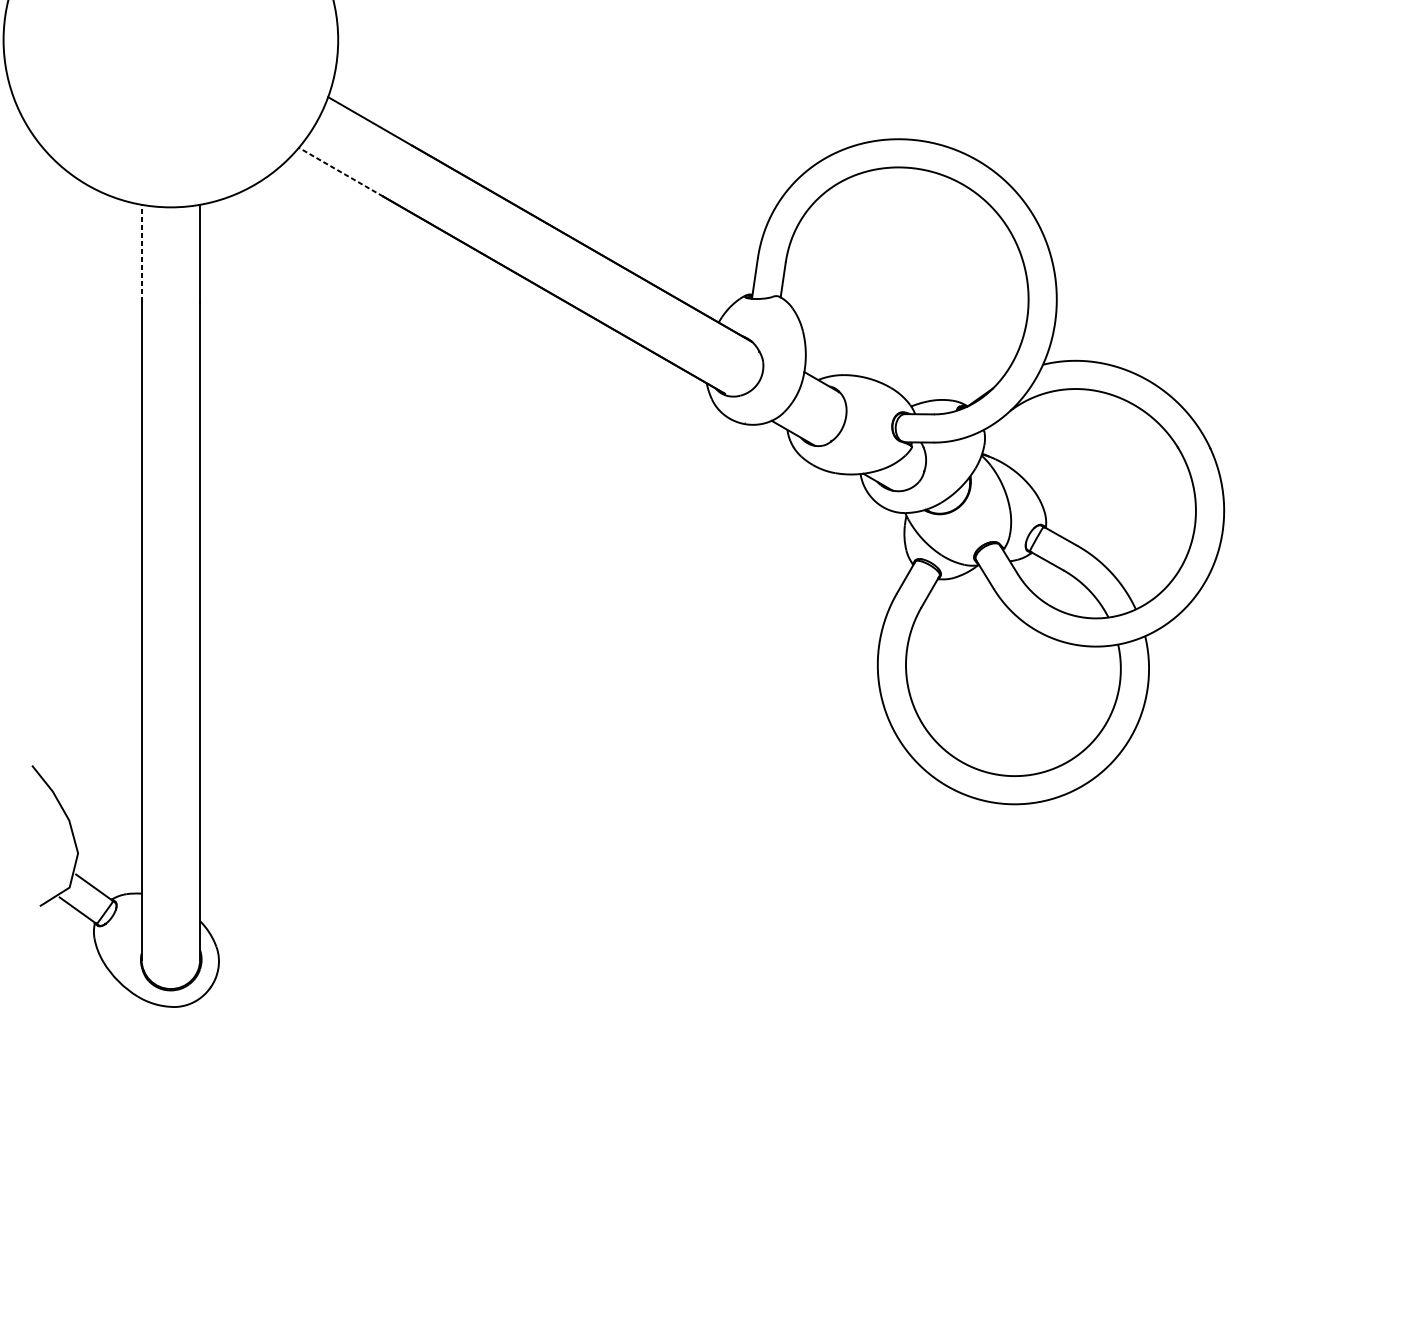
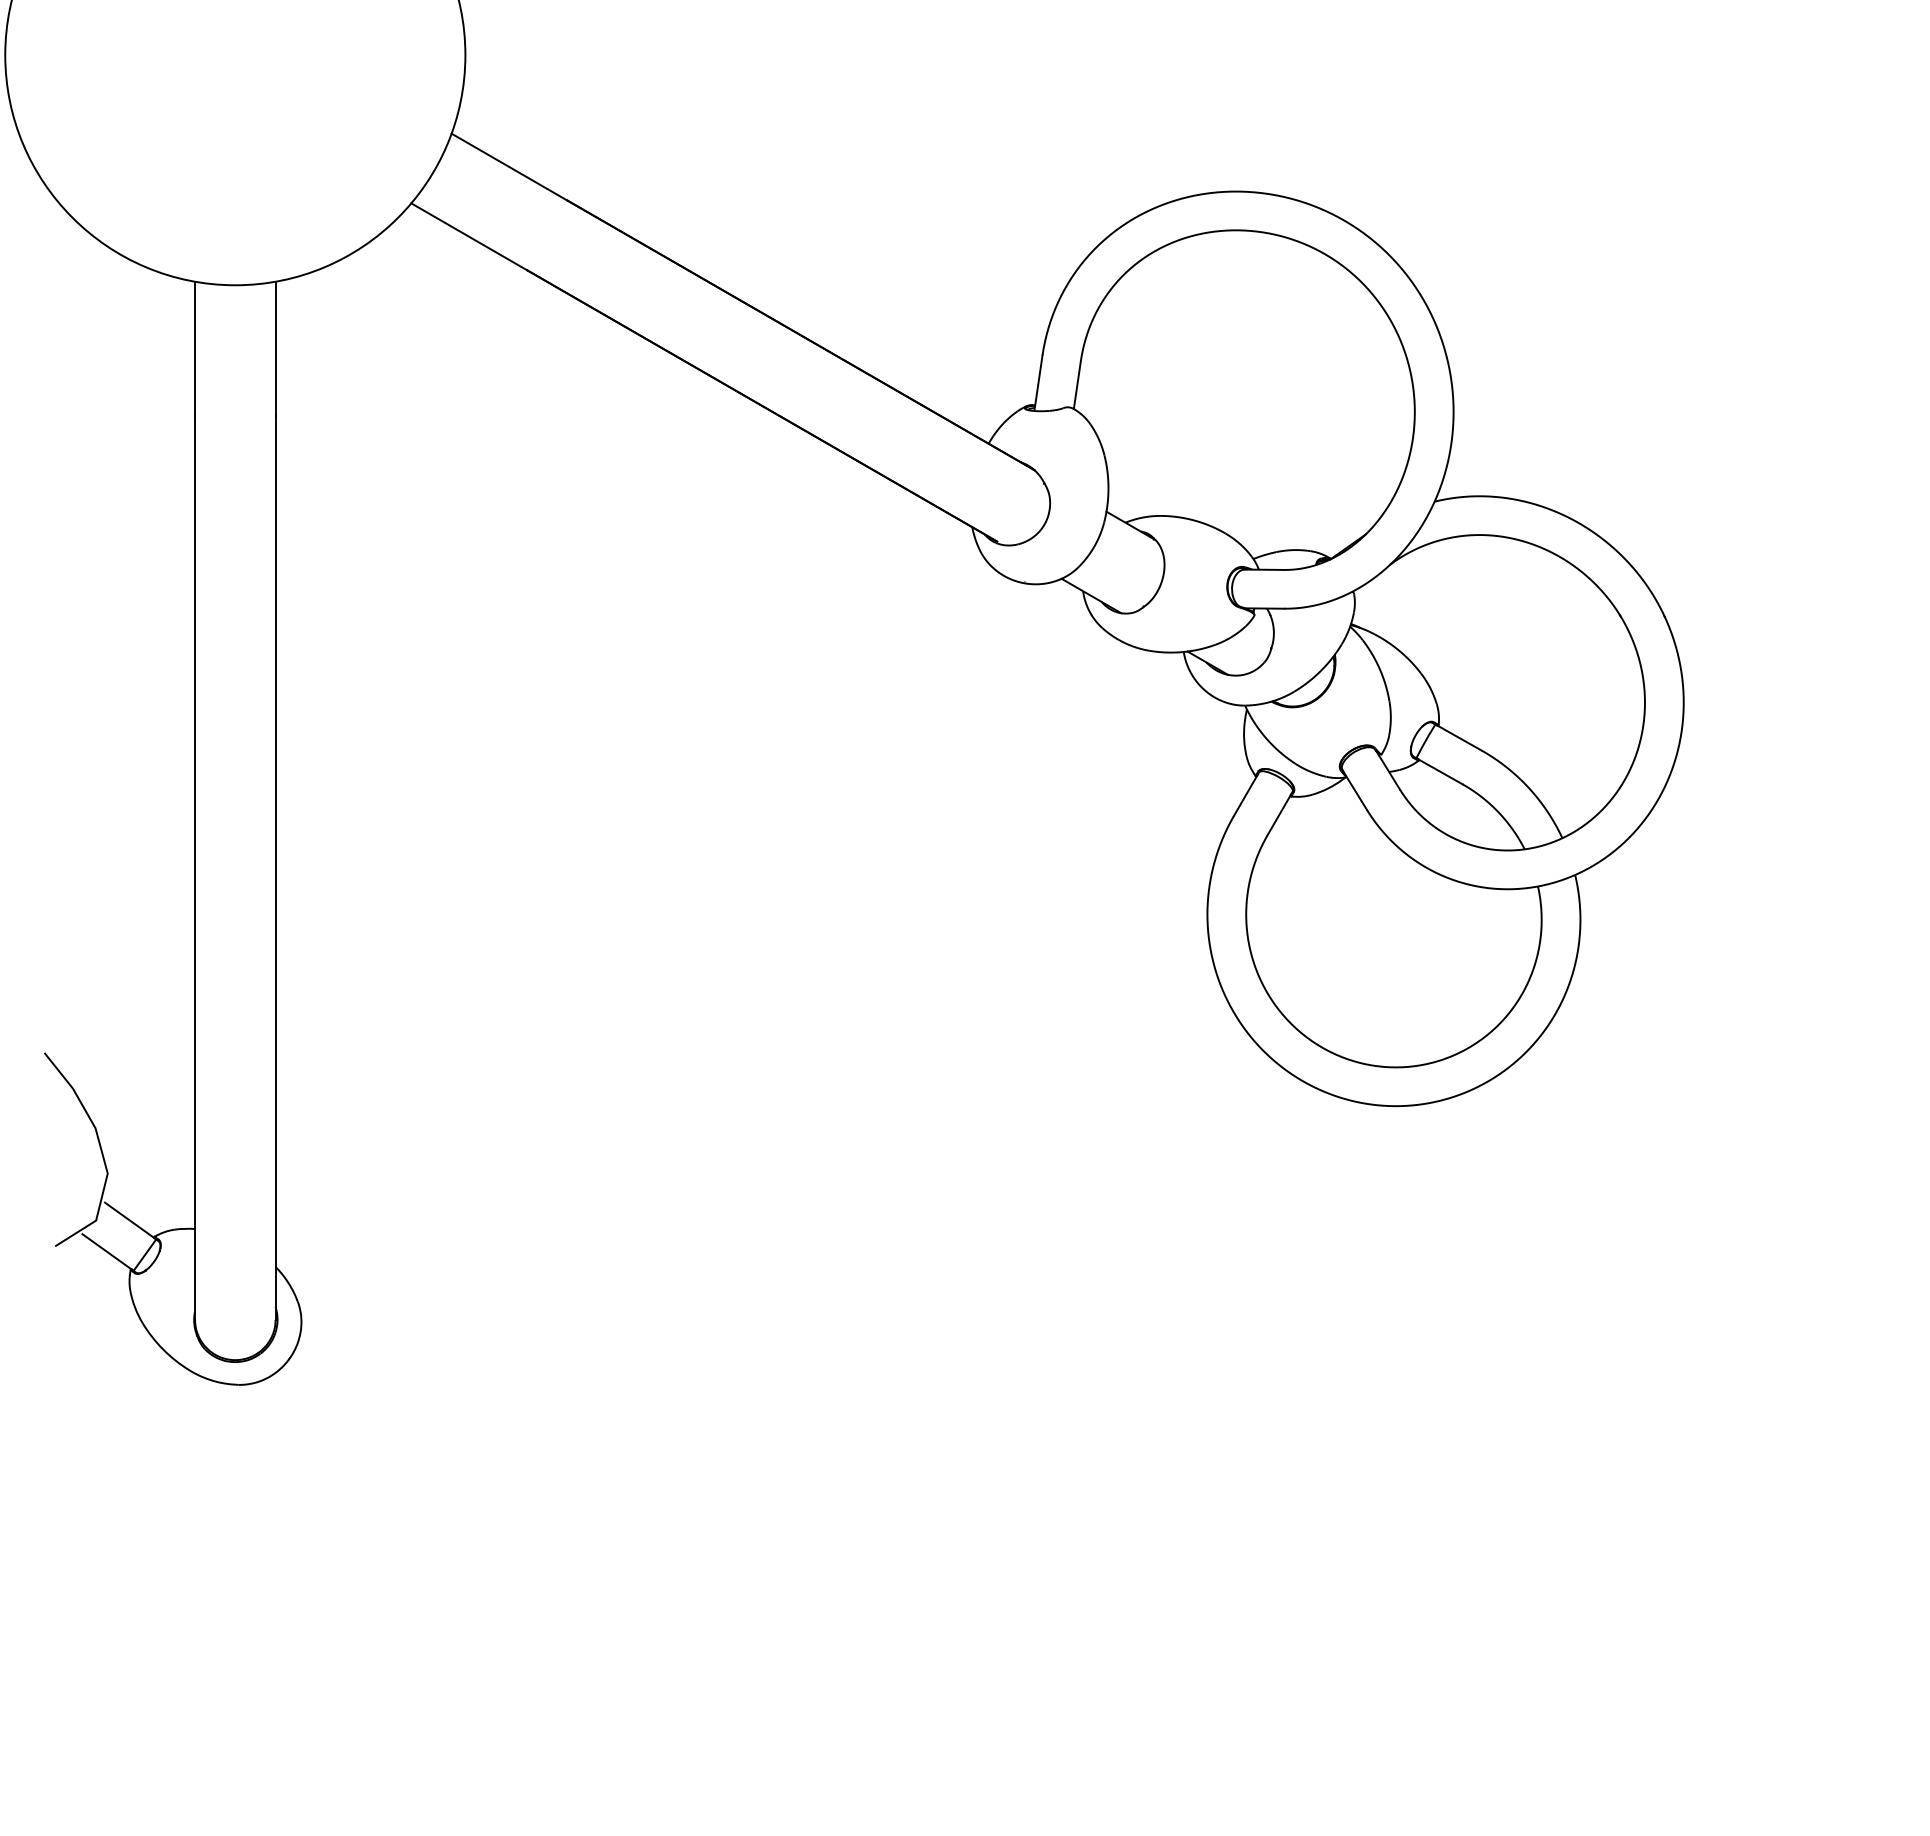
line: (340, 171) -> (468, 236), dashed -> solid
line: (141, 253) -> (195, 348), dashed -> solid

